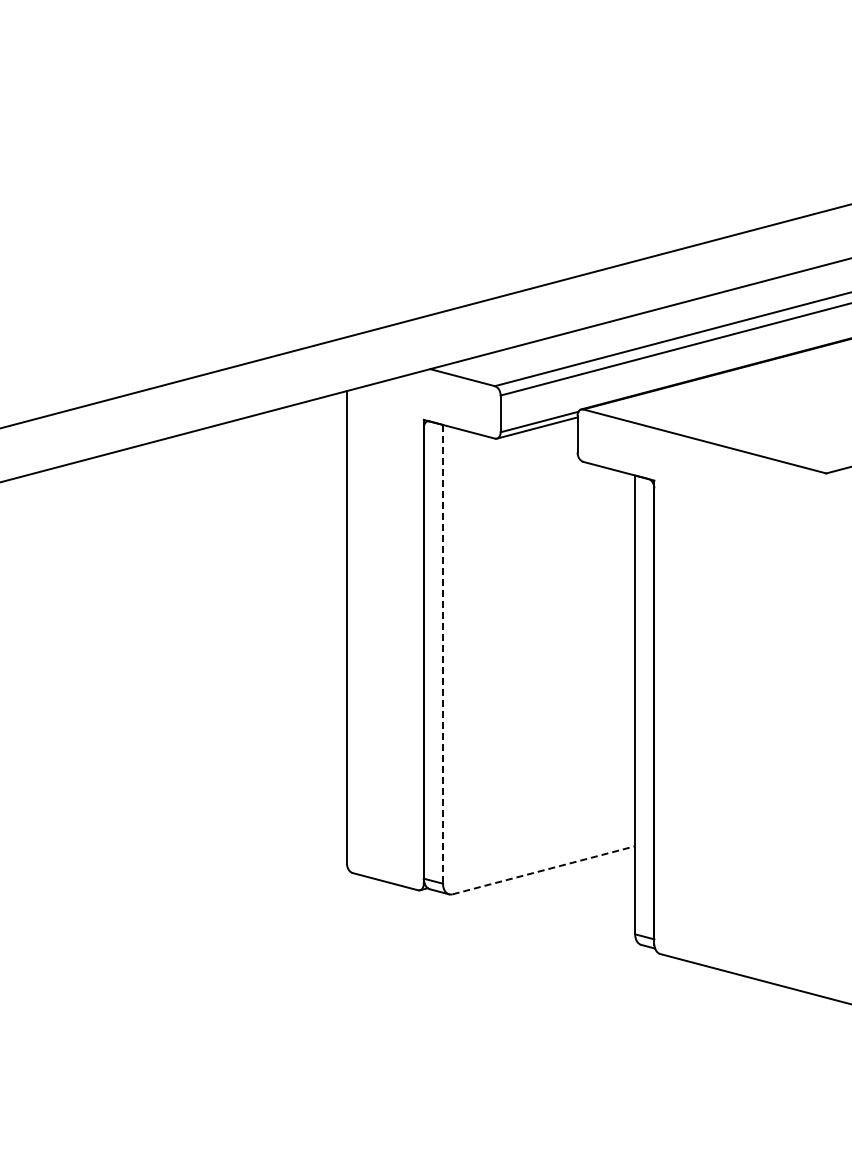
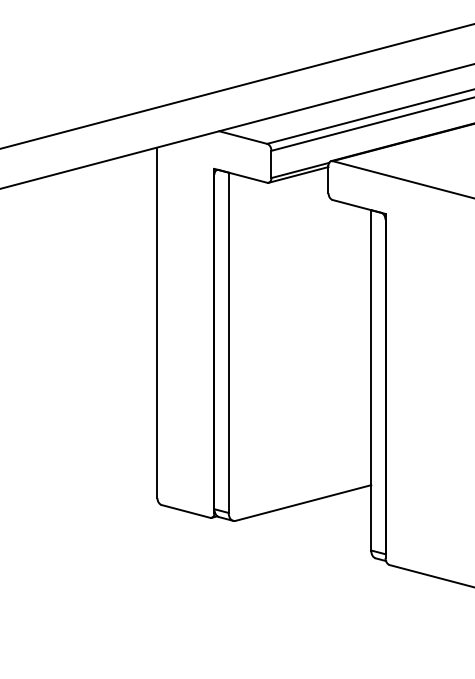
line: (443, 654) -> (229, 342), dashed -> solid
line: (544, 870) -> (303, 503), dashed -> solid

